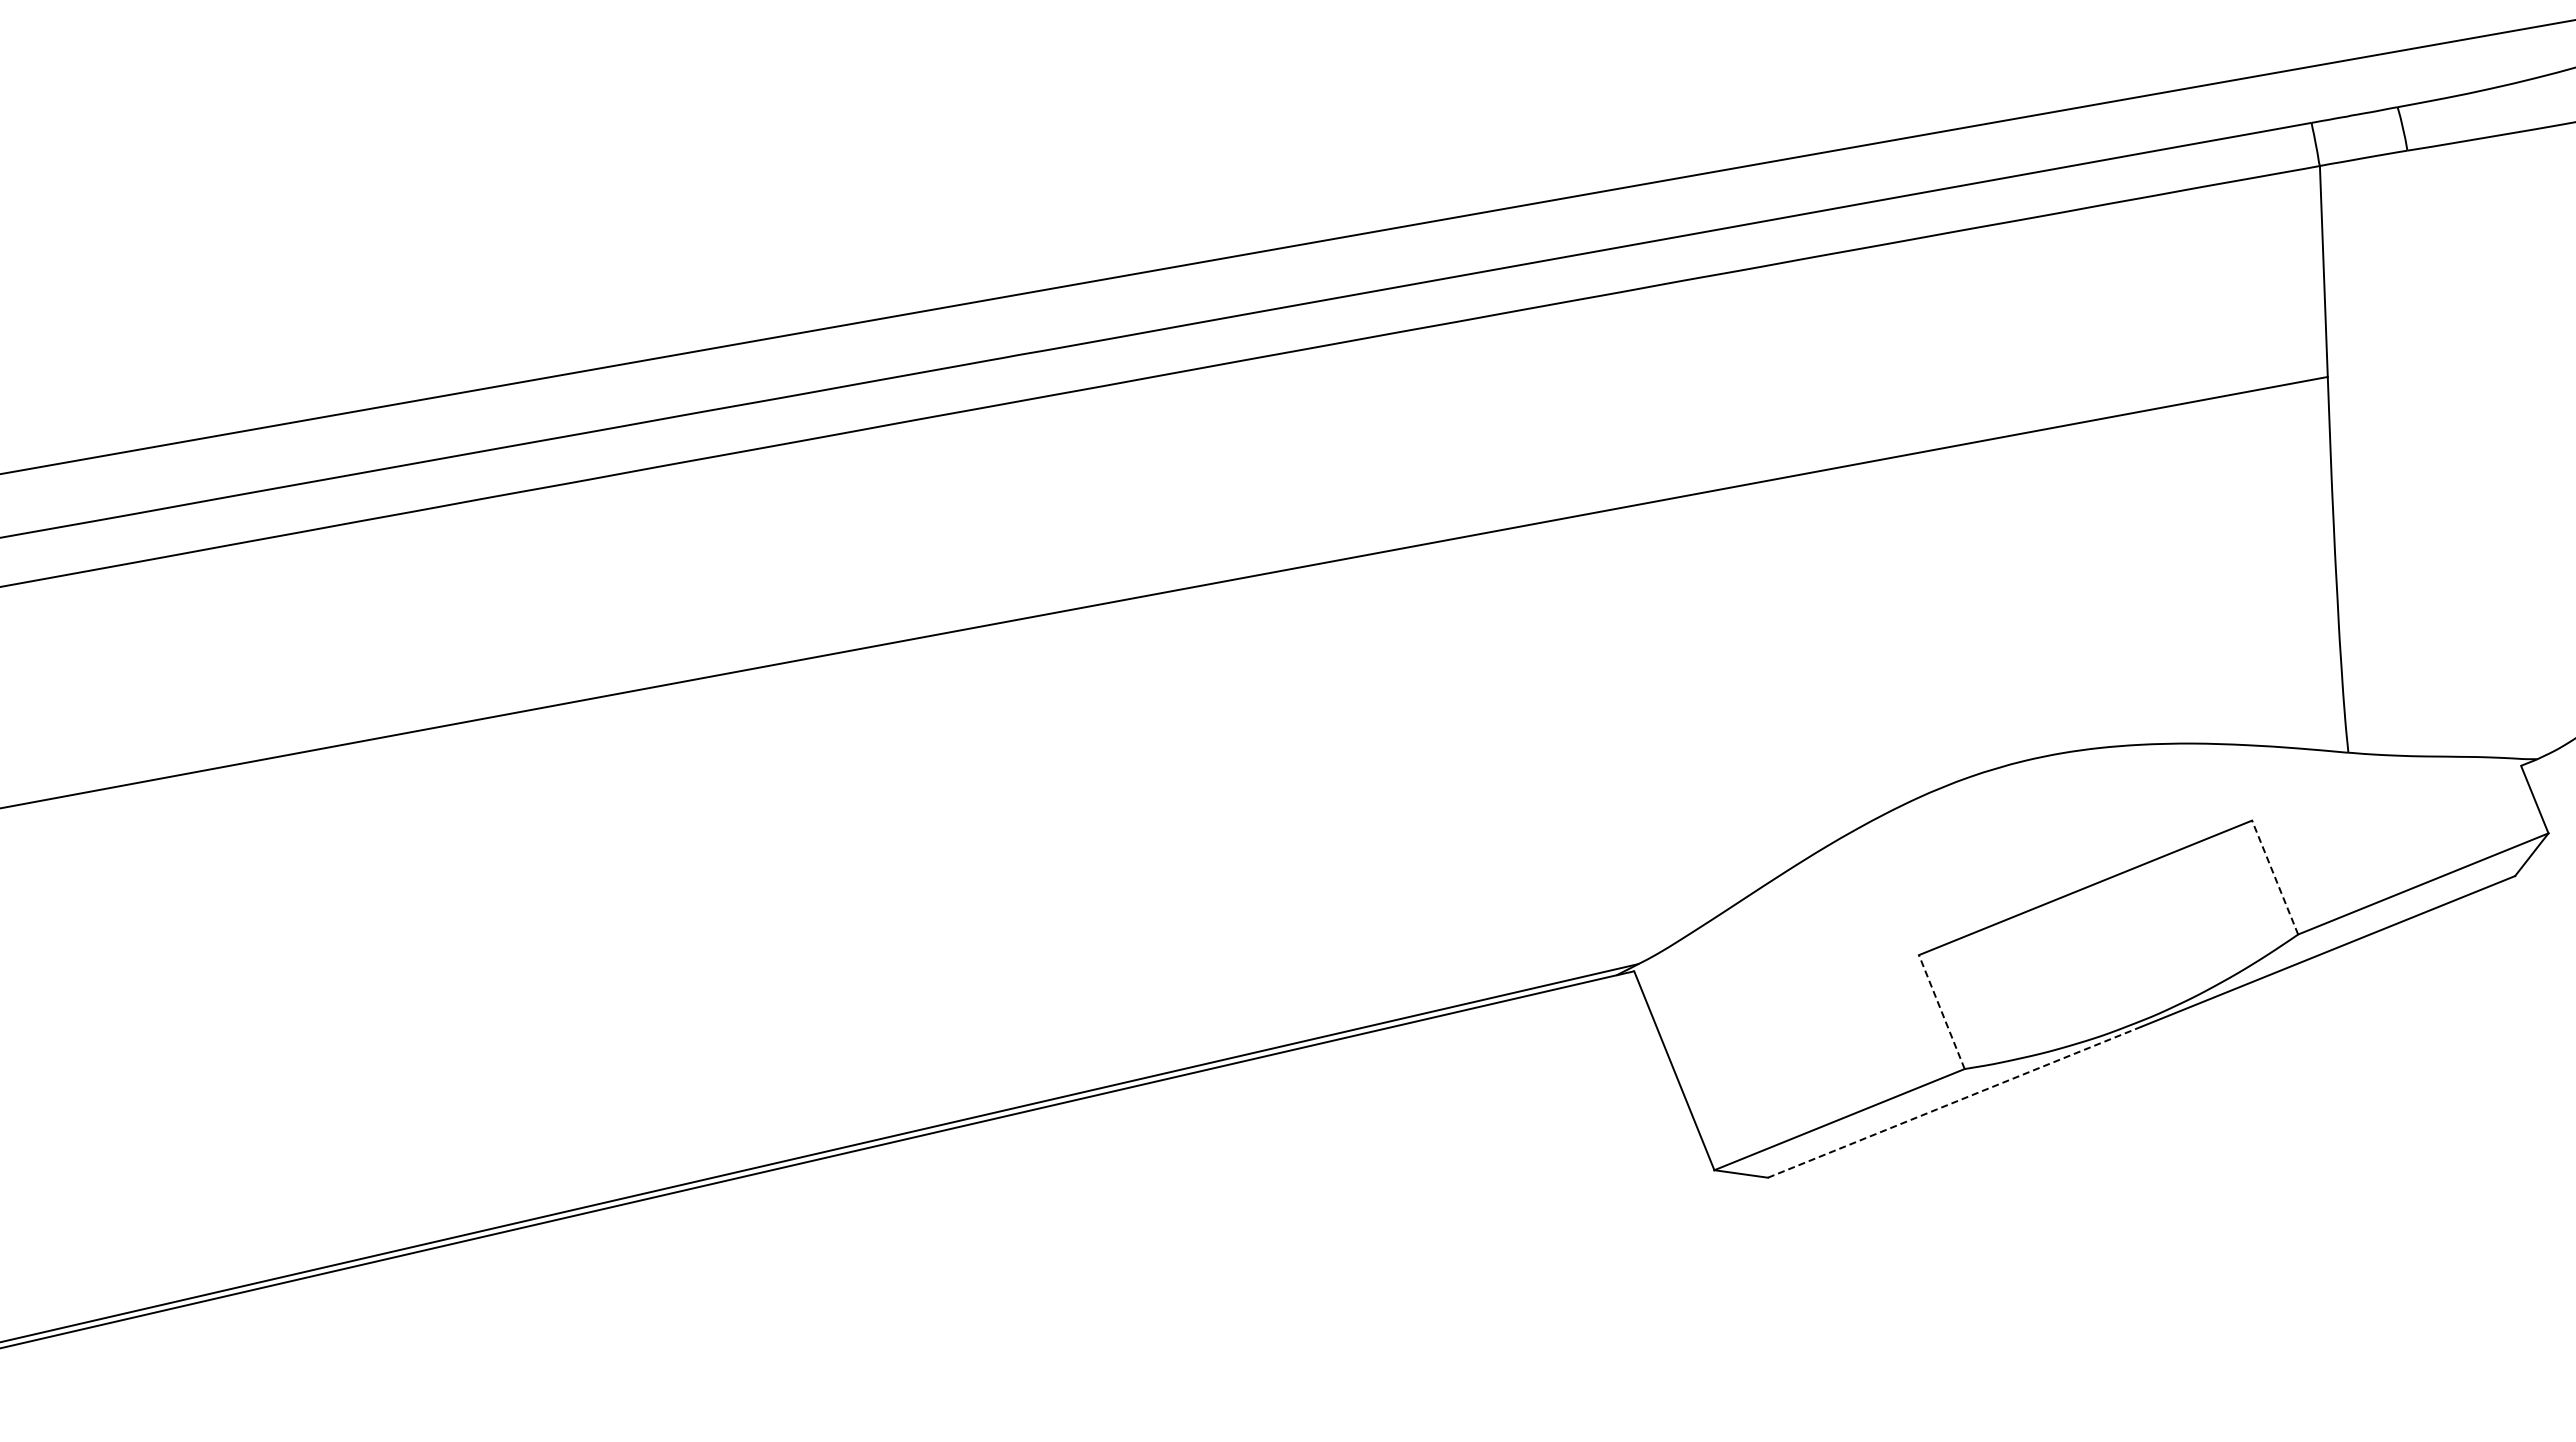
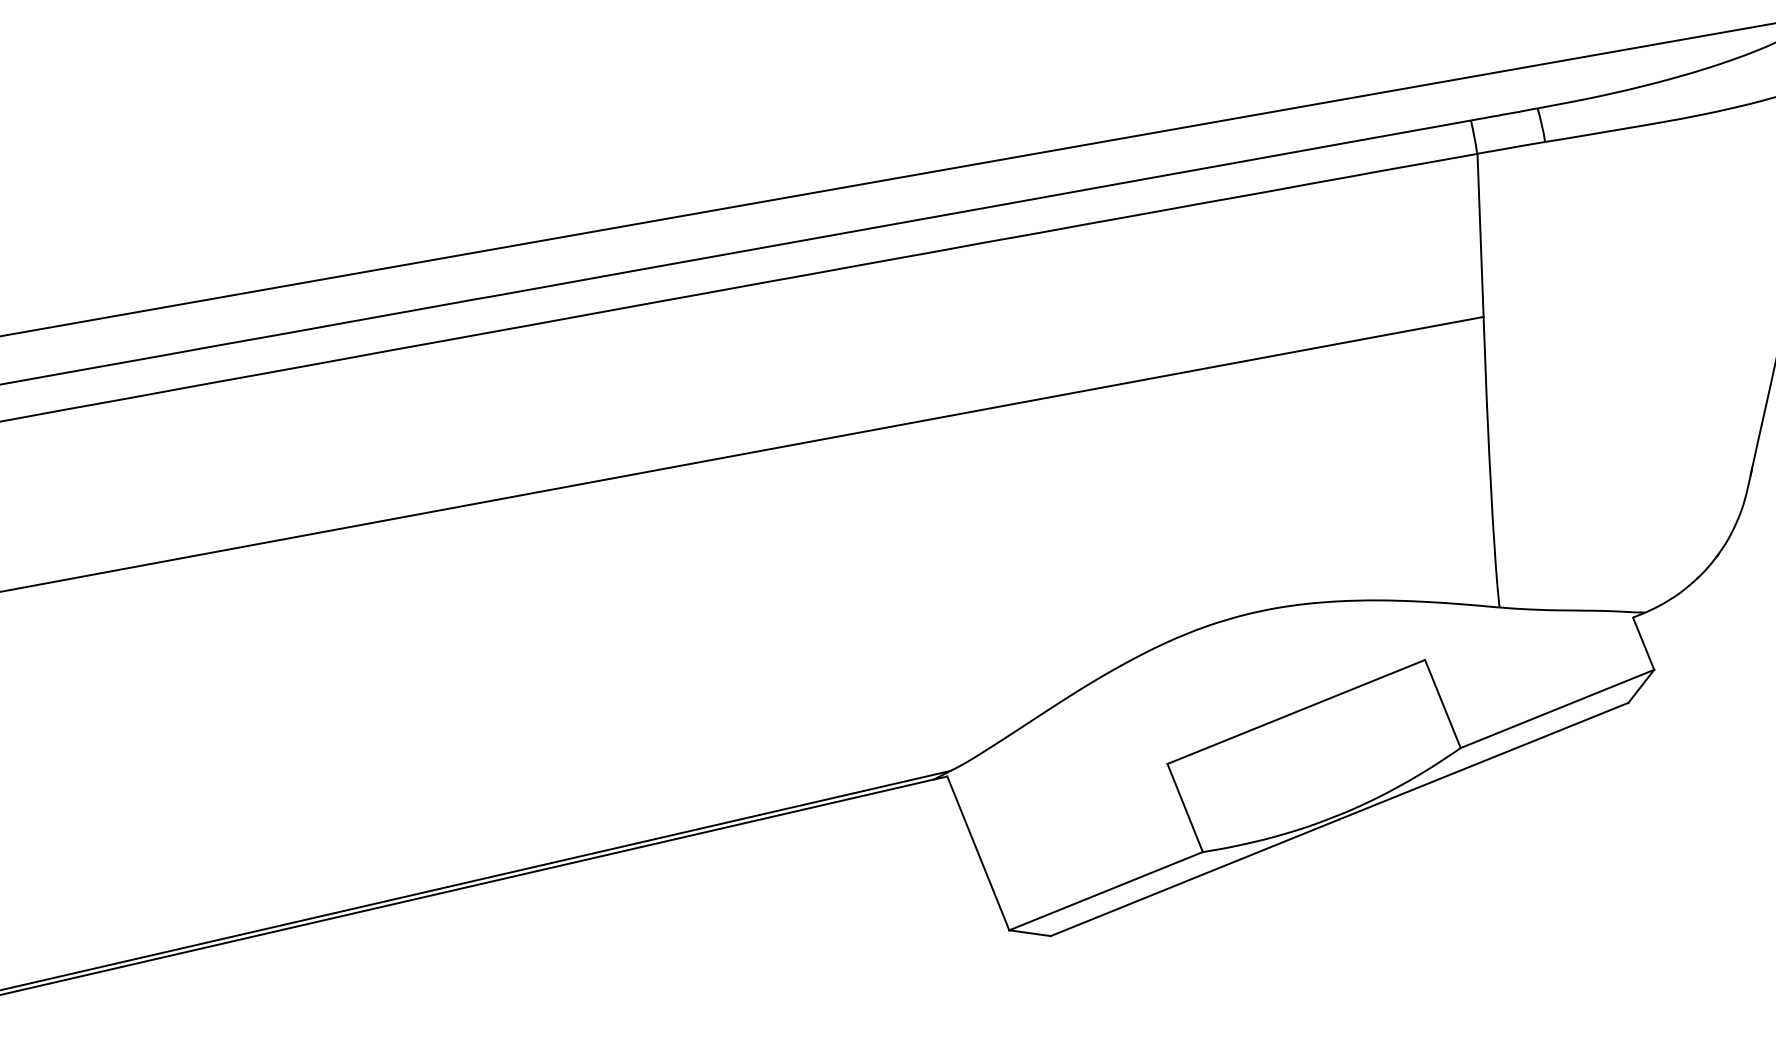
line: (2274, 877) -> (1442, 703), dashed -> solid
line: (1941, 1011) -> (1184, 807), dashed -> solid
line: (1954, 1102) -> (1194, 877), dashed -> solid

